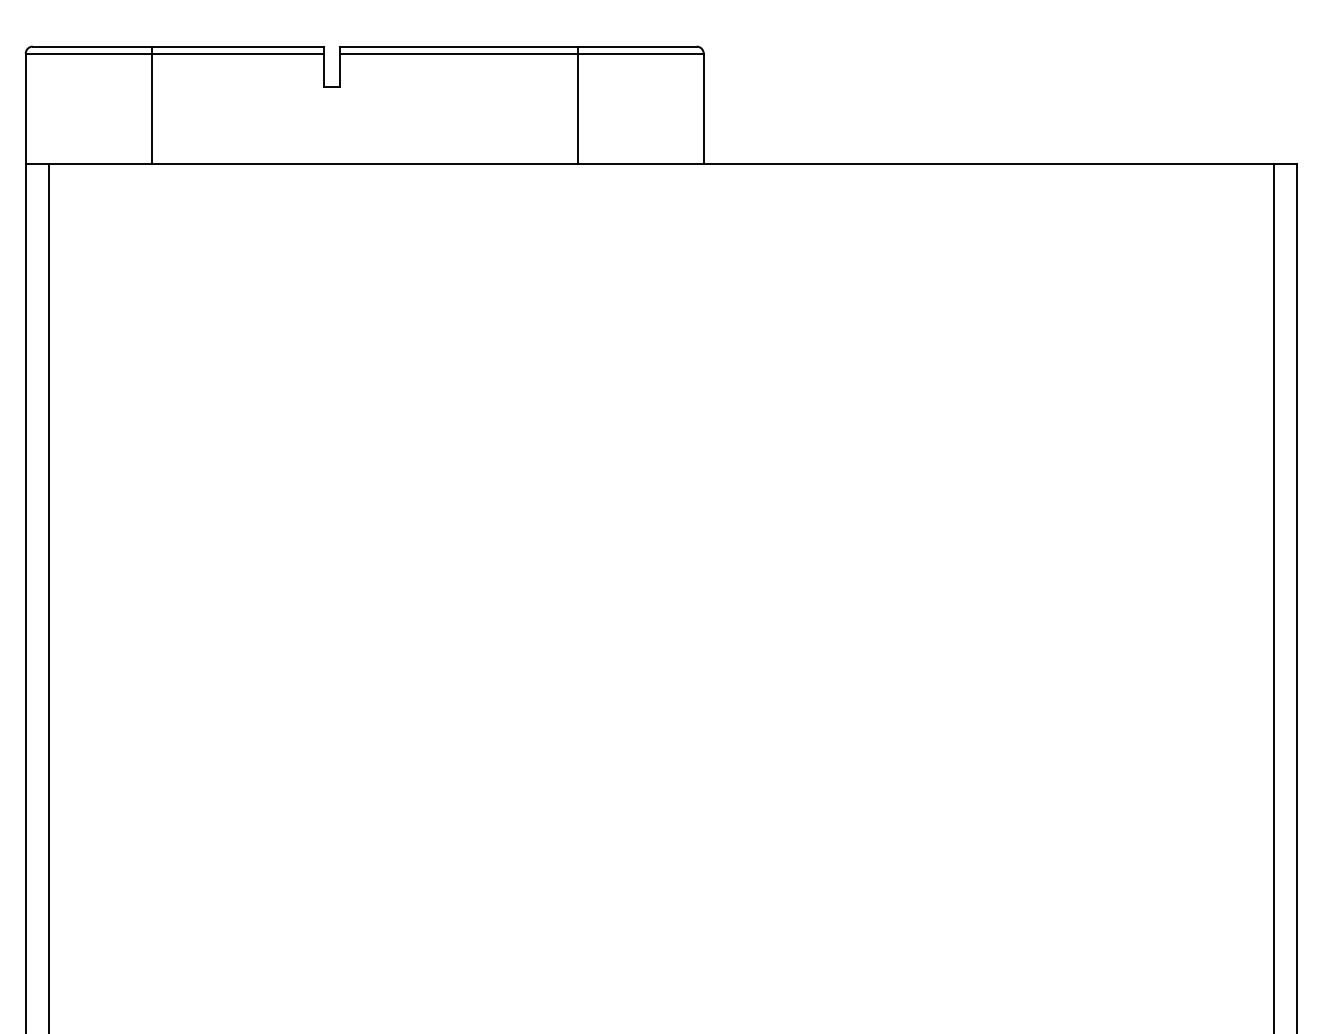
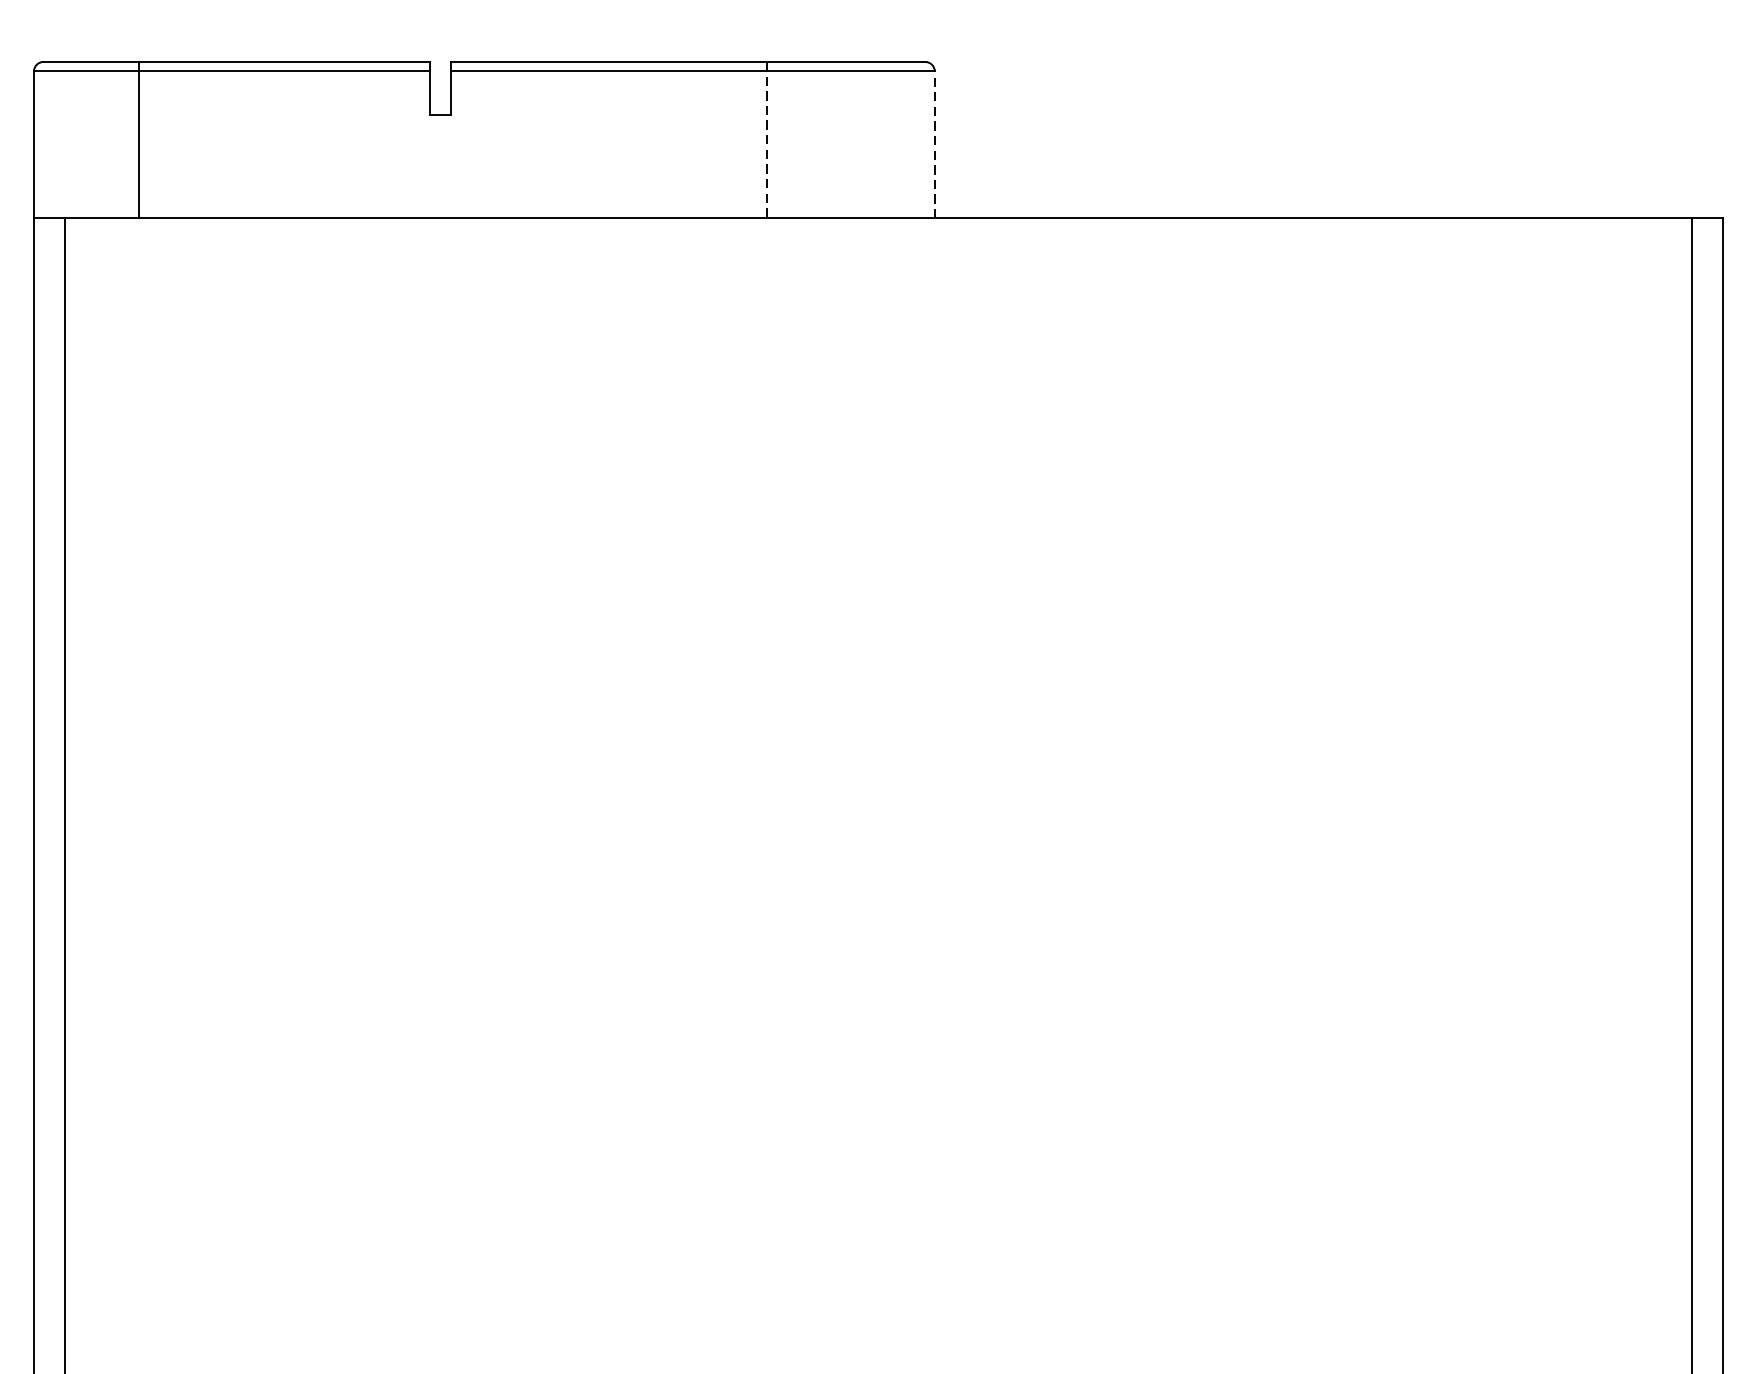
line: (151, 105) -> (138, 140), moved
line: (577, 105) -> (767, 140), solid -> dashed
line: (703, 108) -> (934, 144), solid -> dashed

